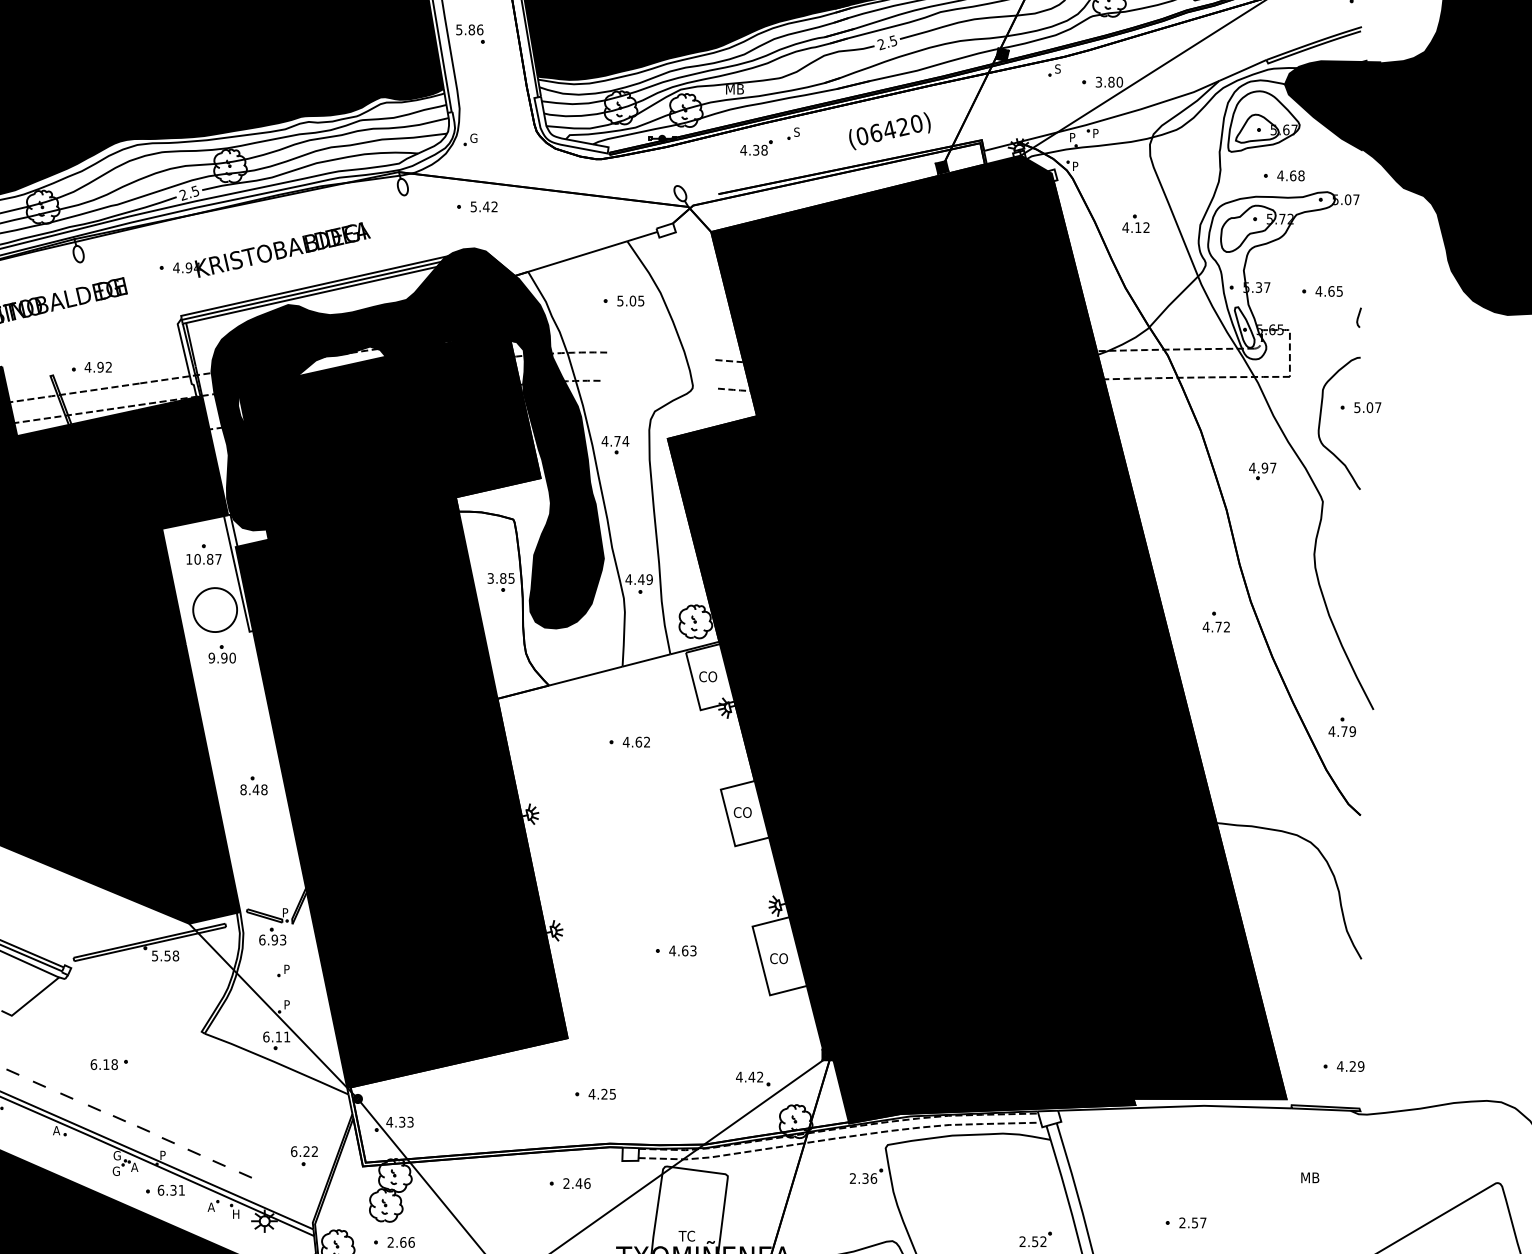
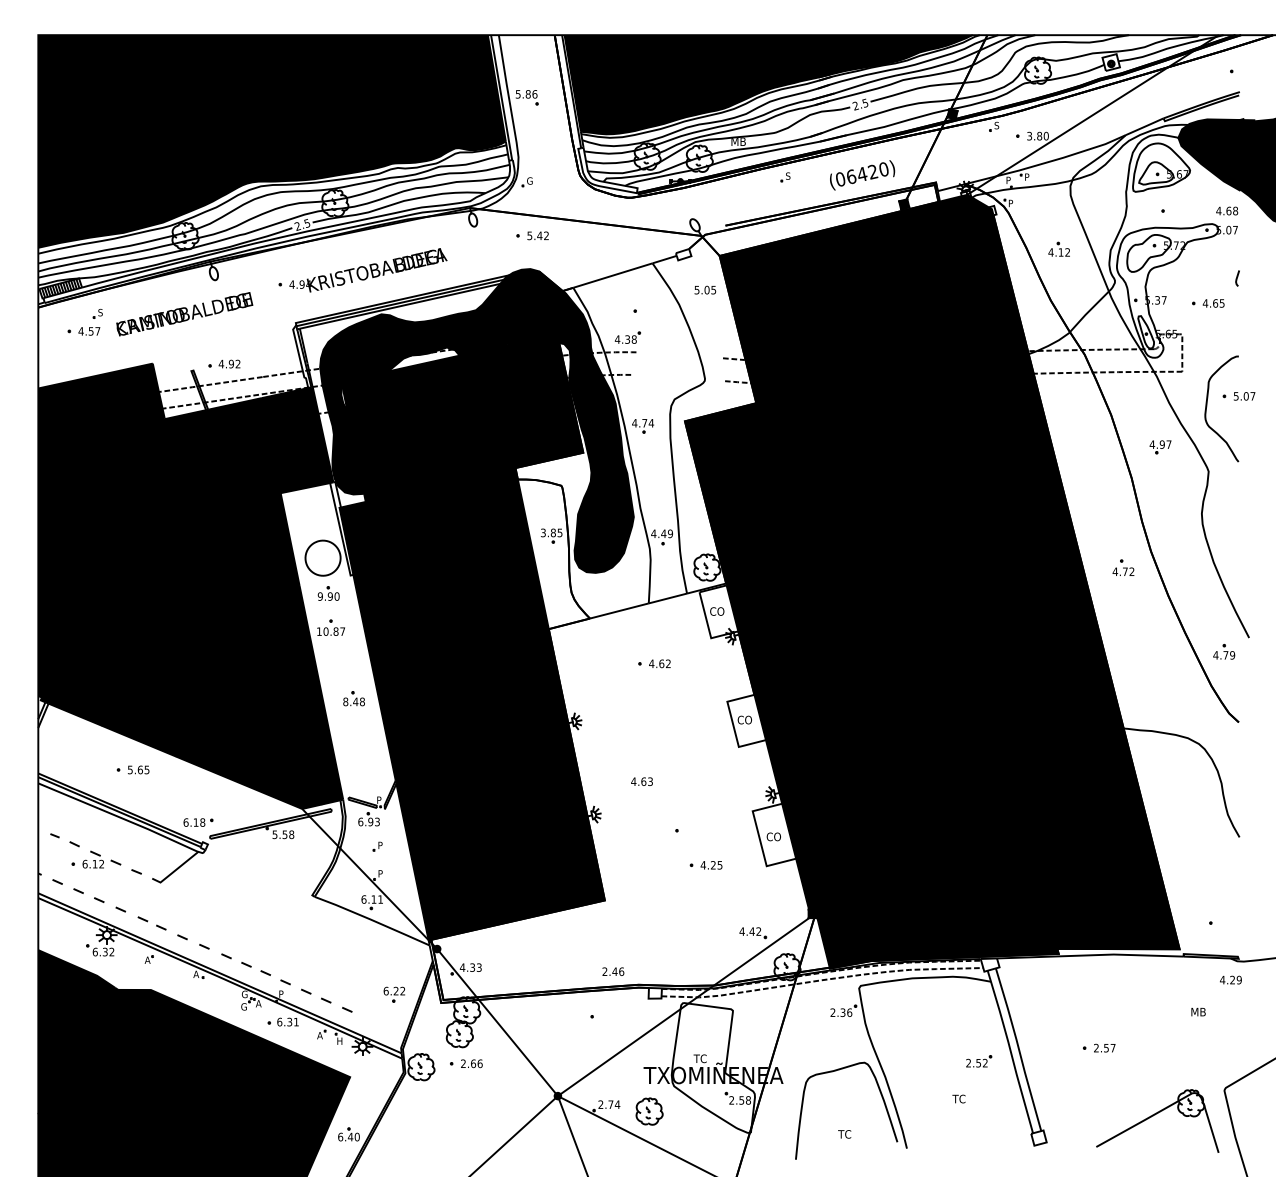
part: (756, 147) -> (627, 337), moved
text: (1291, 175) -> (1227, 210), moved
text: (630, 300) -> (705, 289), moved
line: (1358, 317) -> (1237, 278), moved
part: (203, 554) -> (330, 627), moved
text: (682, 950) -> (641, 781), moved
part: (109, 1064) -> (198, 822), moved
text: (1350, 1065) -> (1230, 979), moved
part: (594, 1094) -> (705, 865), moved
text: (577, 1183) -> (613, 971), moved

